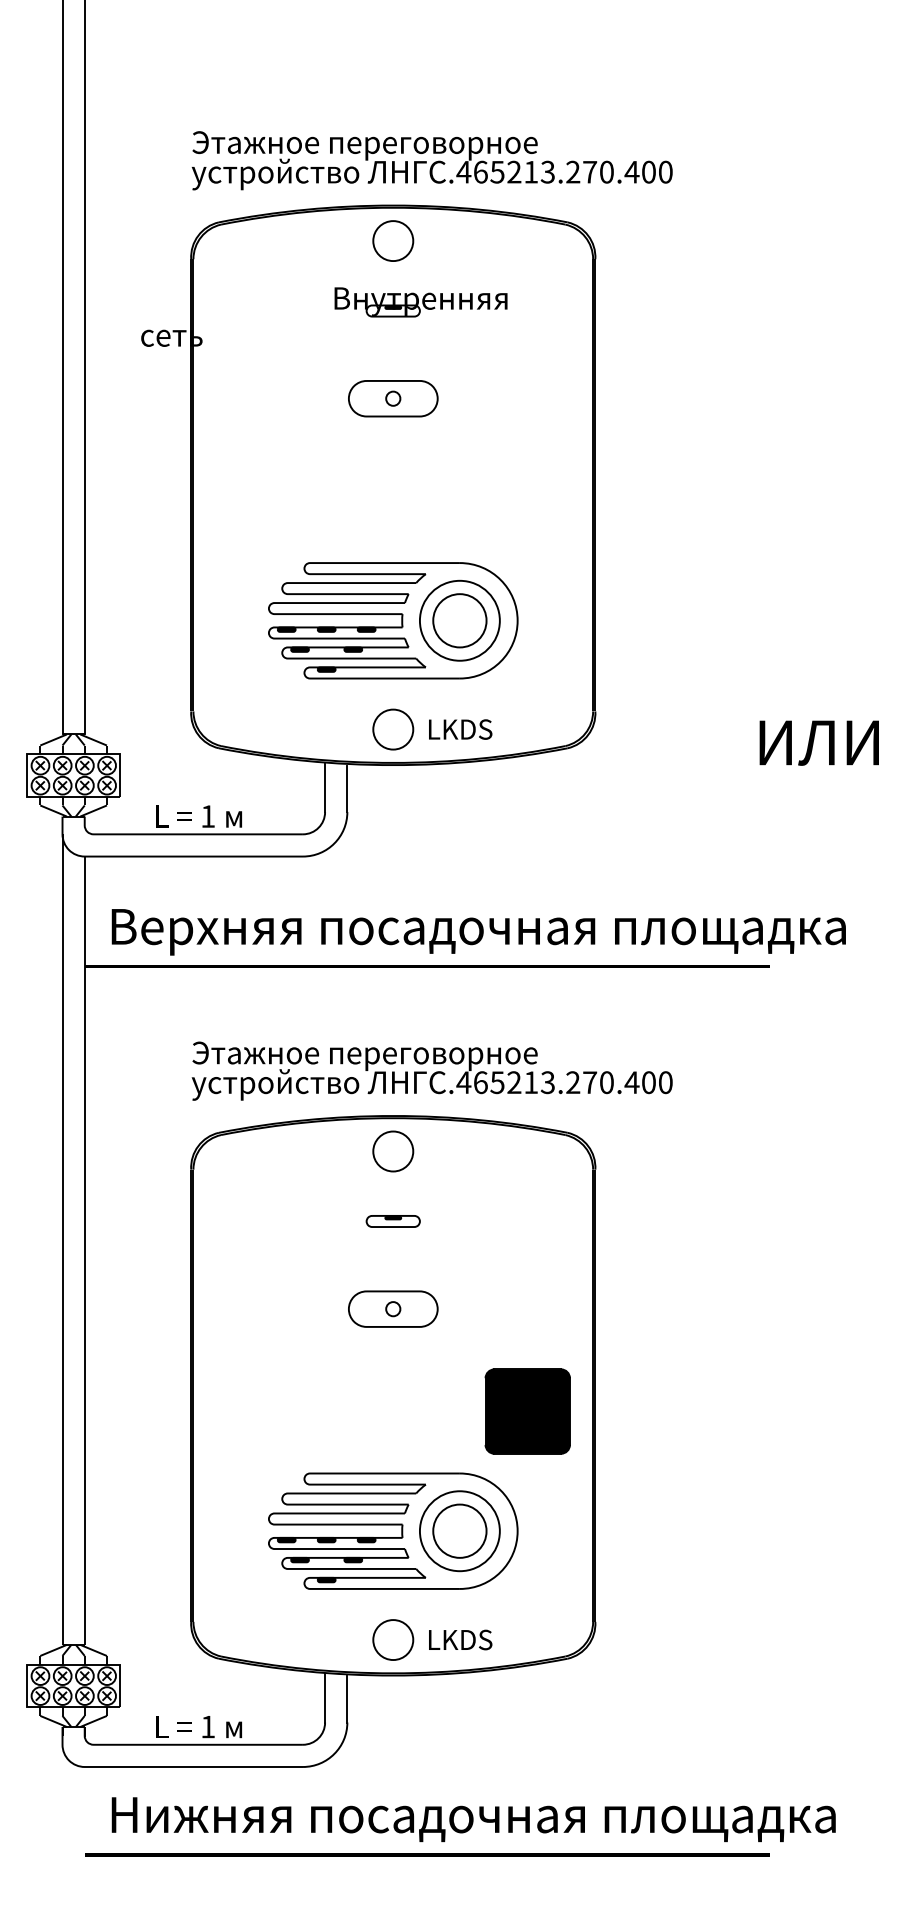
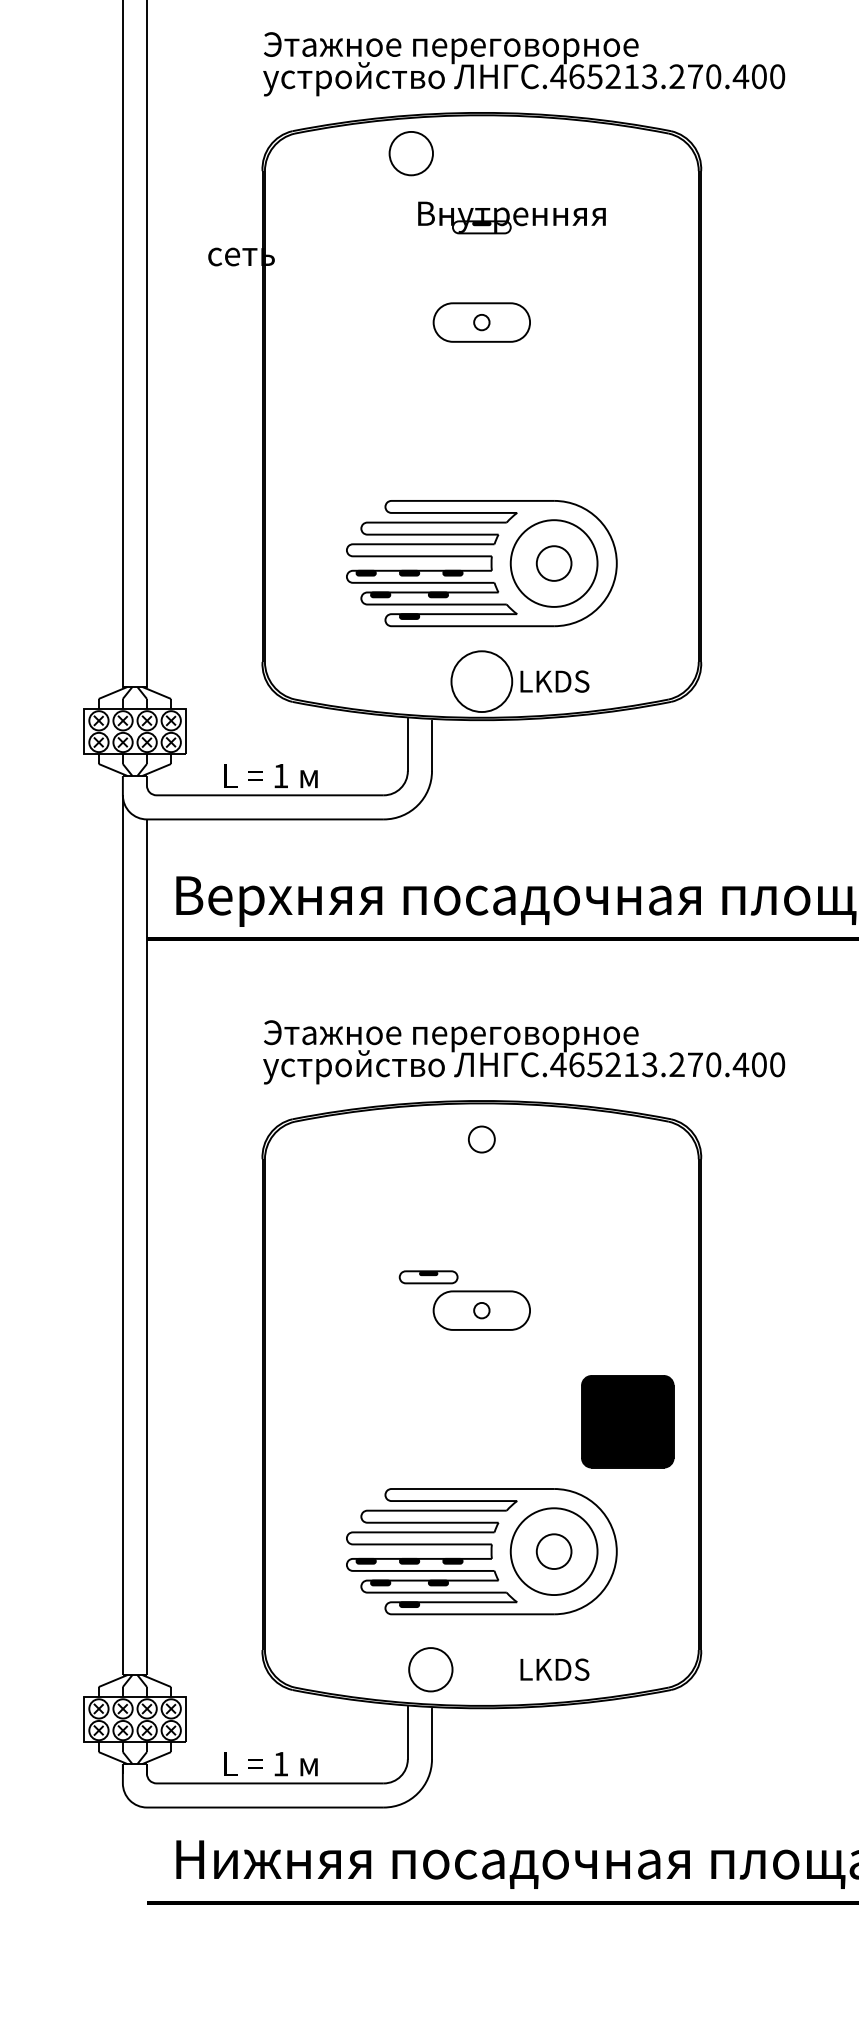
circle: (393, 240) -> (411, 152), moved
circle: (459, 620) -> (553, 563), size x0.6
circle: (393, 729) -> (482, 681), size x1.4
circle: (393, 1151) -> (482, 1139), size x0.6
part: (392, 1221) -> (427, 1277), moved
circle: (459, 1530) -> (553, 1550), size x0.6
circle: (393, 1639) -> (431, 1669), moved

